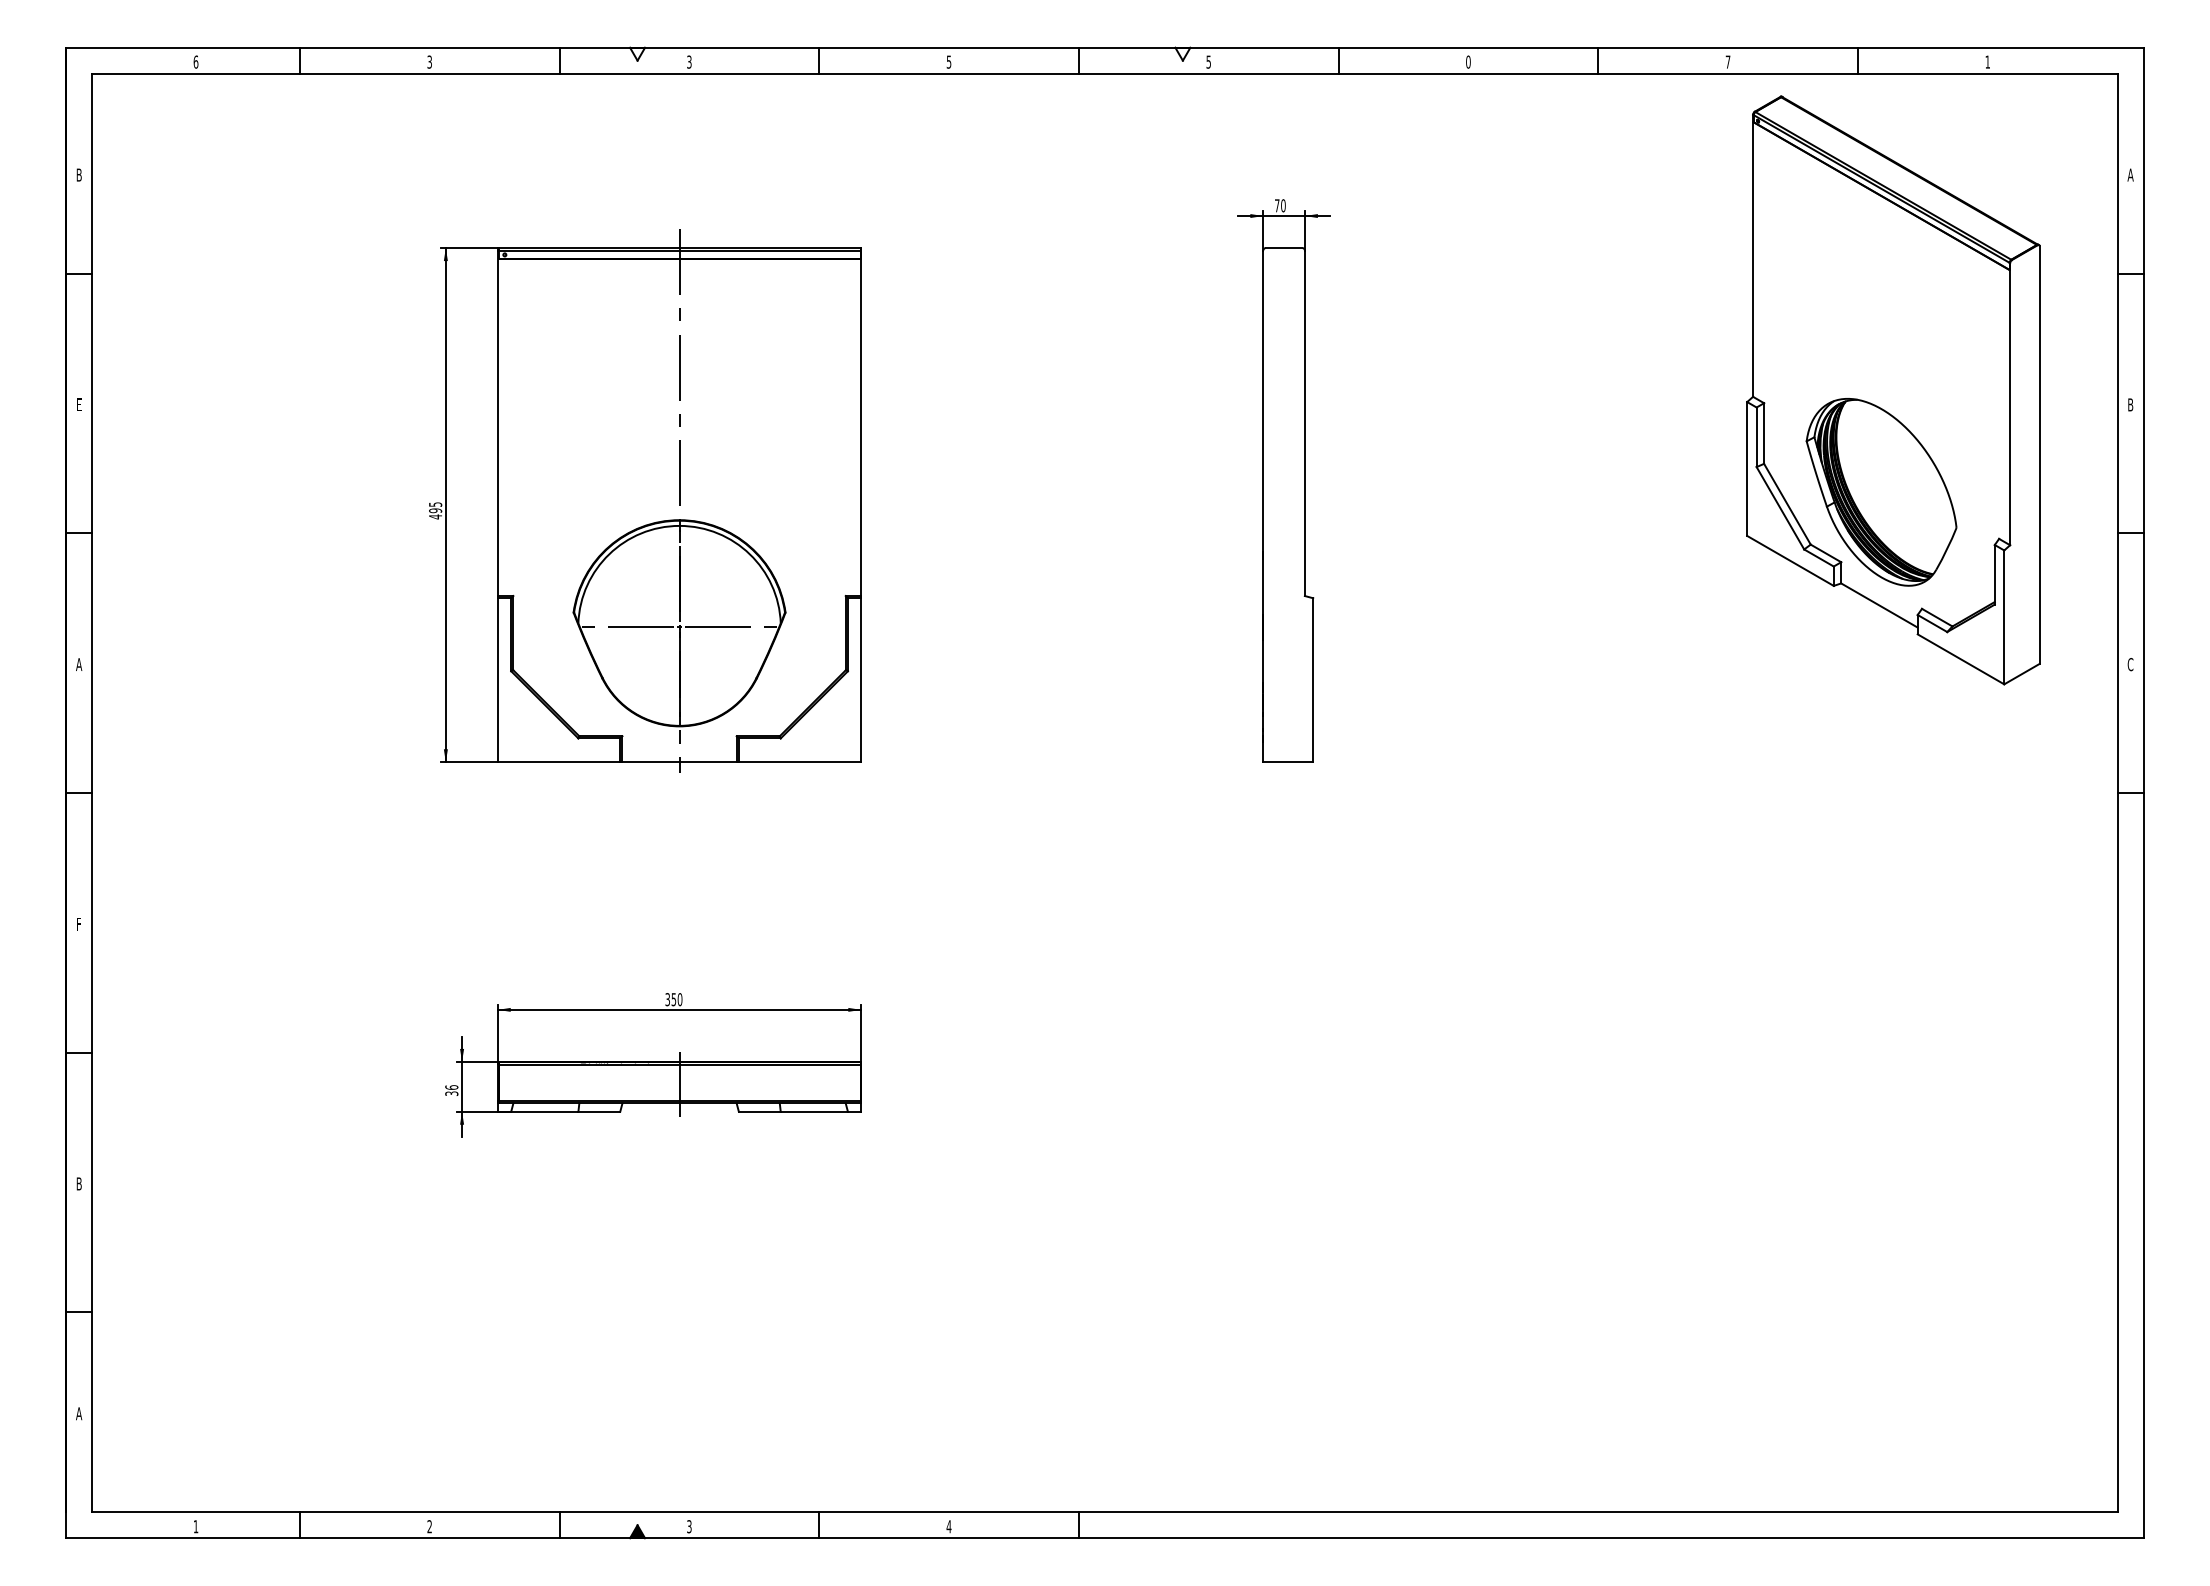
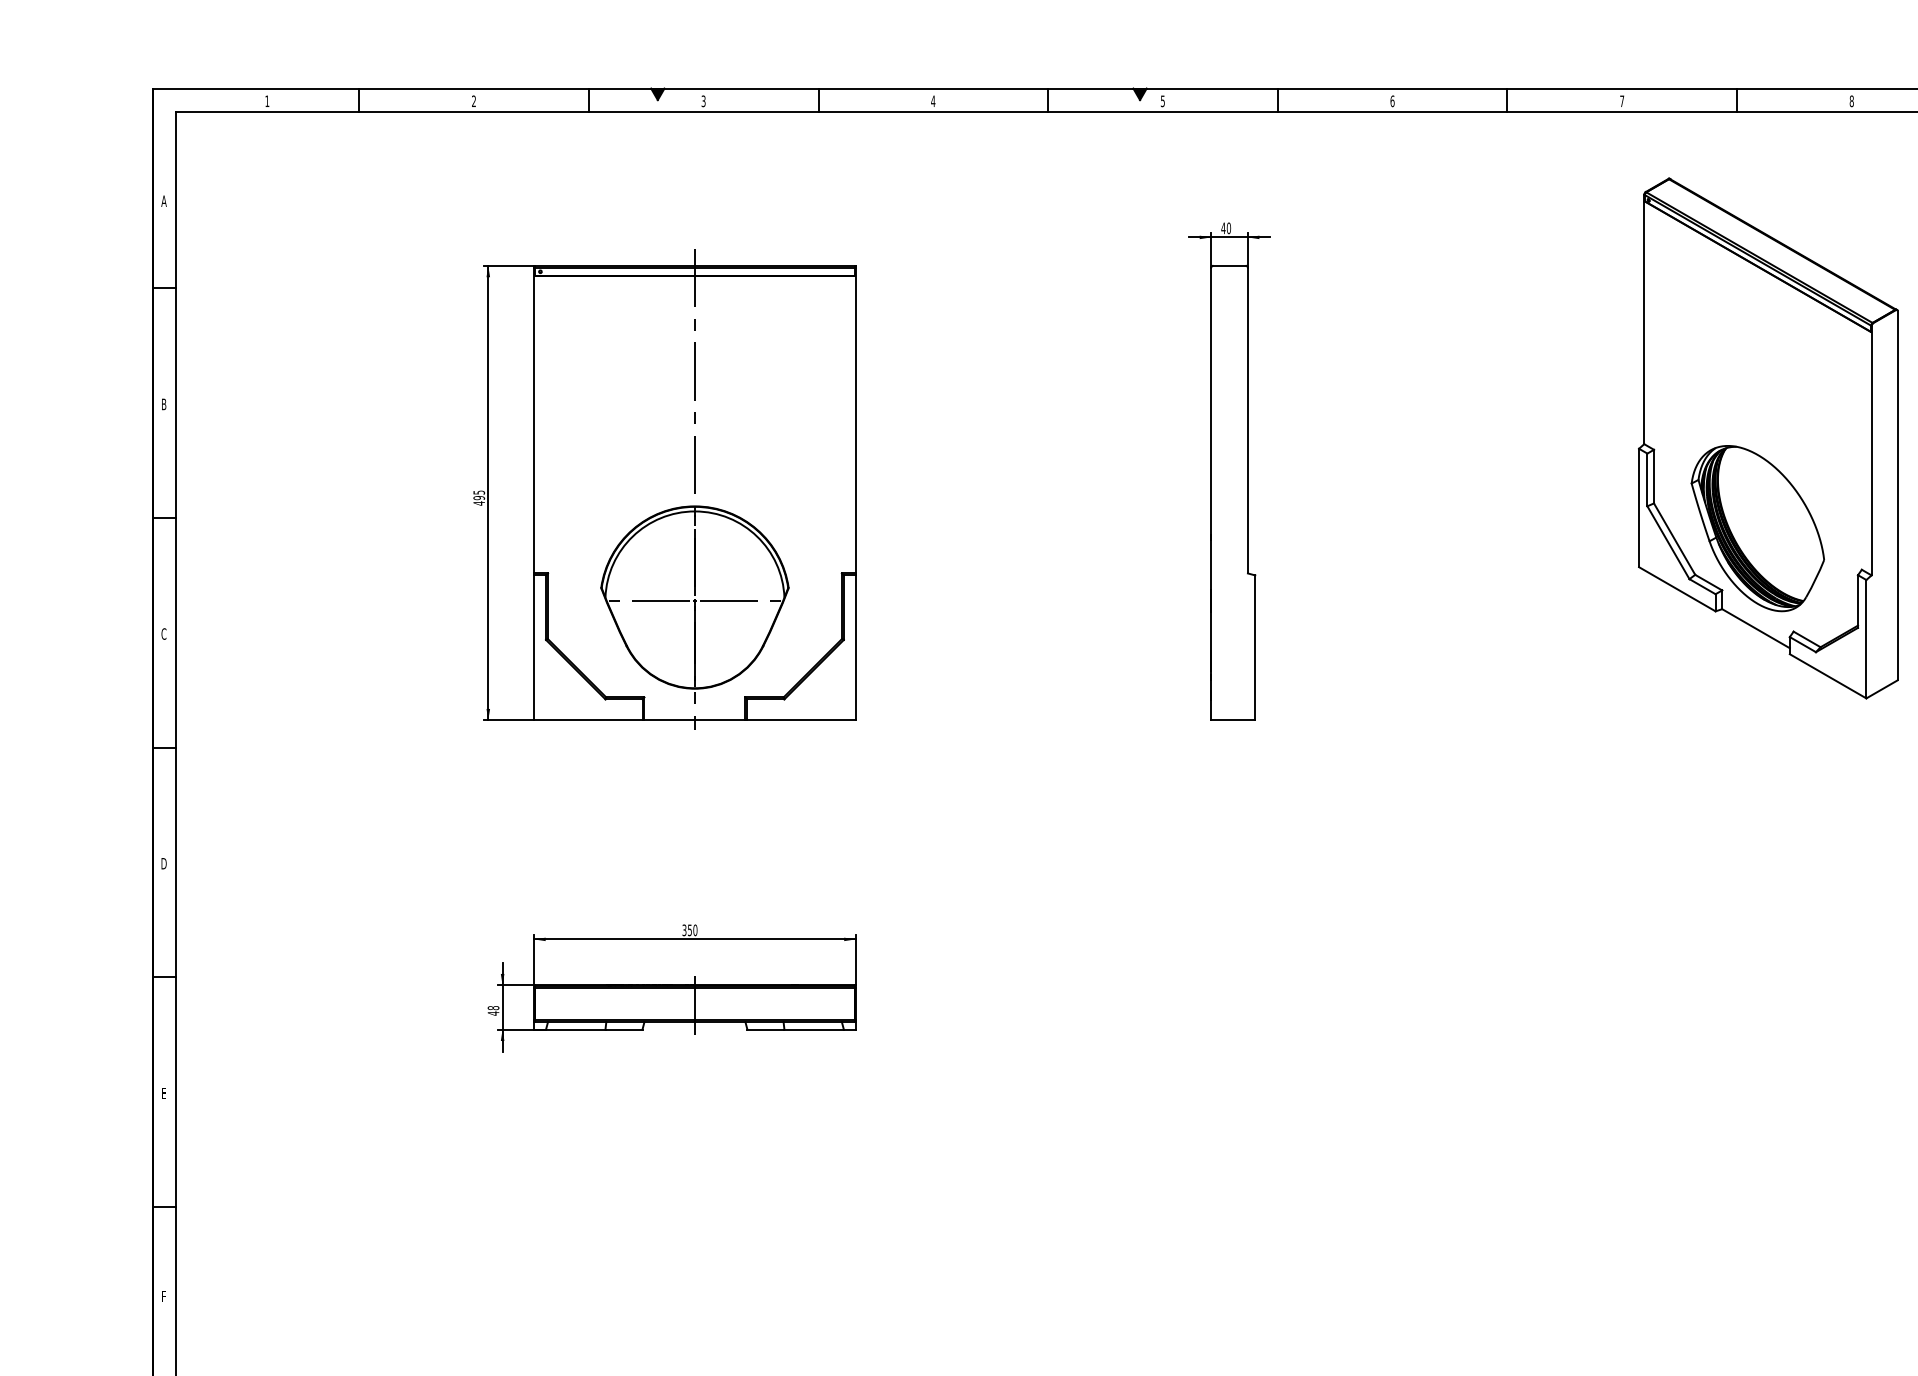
fill: (637, 53) -> (657, 93), added
fill: (1182, 53) -> (1139, 93), added
text: (195, 61) -> (266, 100), 6 -> 1
text: (948, 61) -> (932, 100), 5 -> 4
text: (1468, 61) -> (1392, 100), 0 -> 6
text: (1987, 61) -> (1851, 100), 1 -> 8
text: (429, 62) -> (473, 101), 3 -> 2
text: (79, 174) -> (164, 200), B -> A
text: (1276, 205) -> (1222, 228), 70 -> 40
part: (1893, 390) -> (1768, 438), moved
text: (78, 404) -> (163, 404), E -> B
text: (79, 664) -> (164, 633), A -> C
text: (79, 923) -> (164, 863), F -> D
text: (451, 1090) -> (493, 1010), 36 -> 48
text: (78, 1183) -> (163, 1092), B -> E
text: (79, 1413) -> (164, 1296), A -> F

